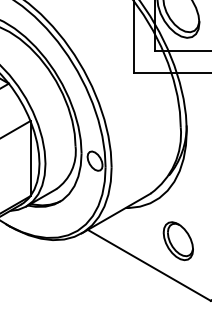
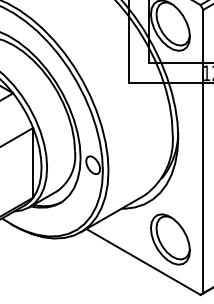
part: (178, 241) -> (170, 239), size x1.43

